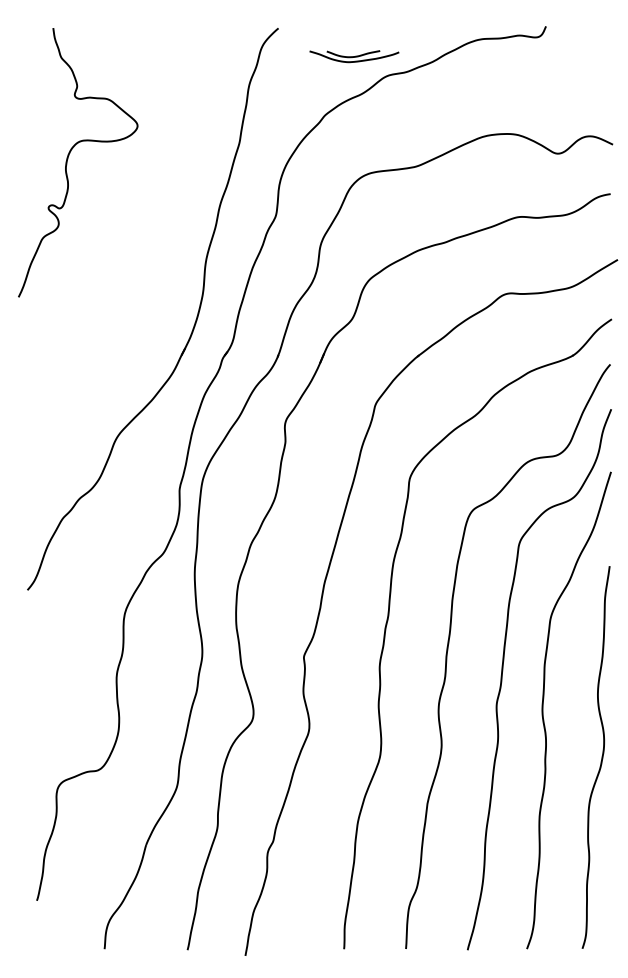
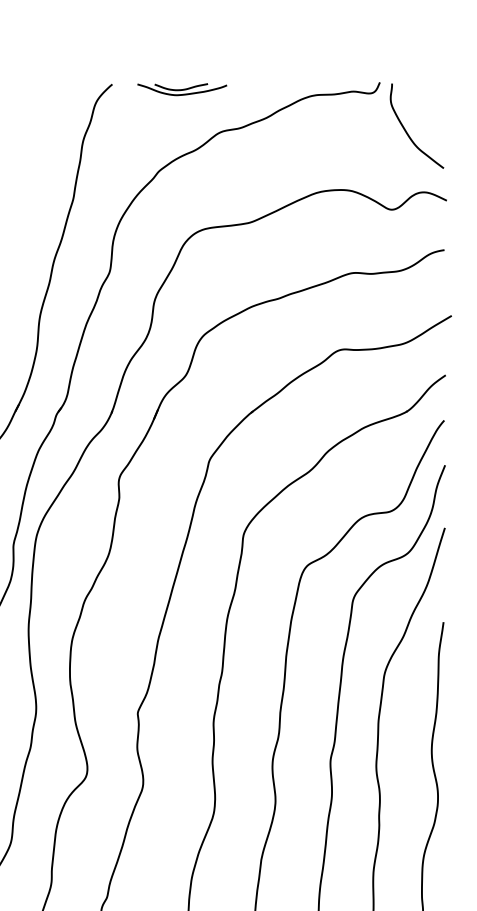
part: (354, 56) -> (182, 89), moved
curve: (573, 75) -> (407, 131), added

